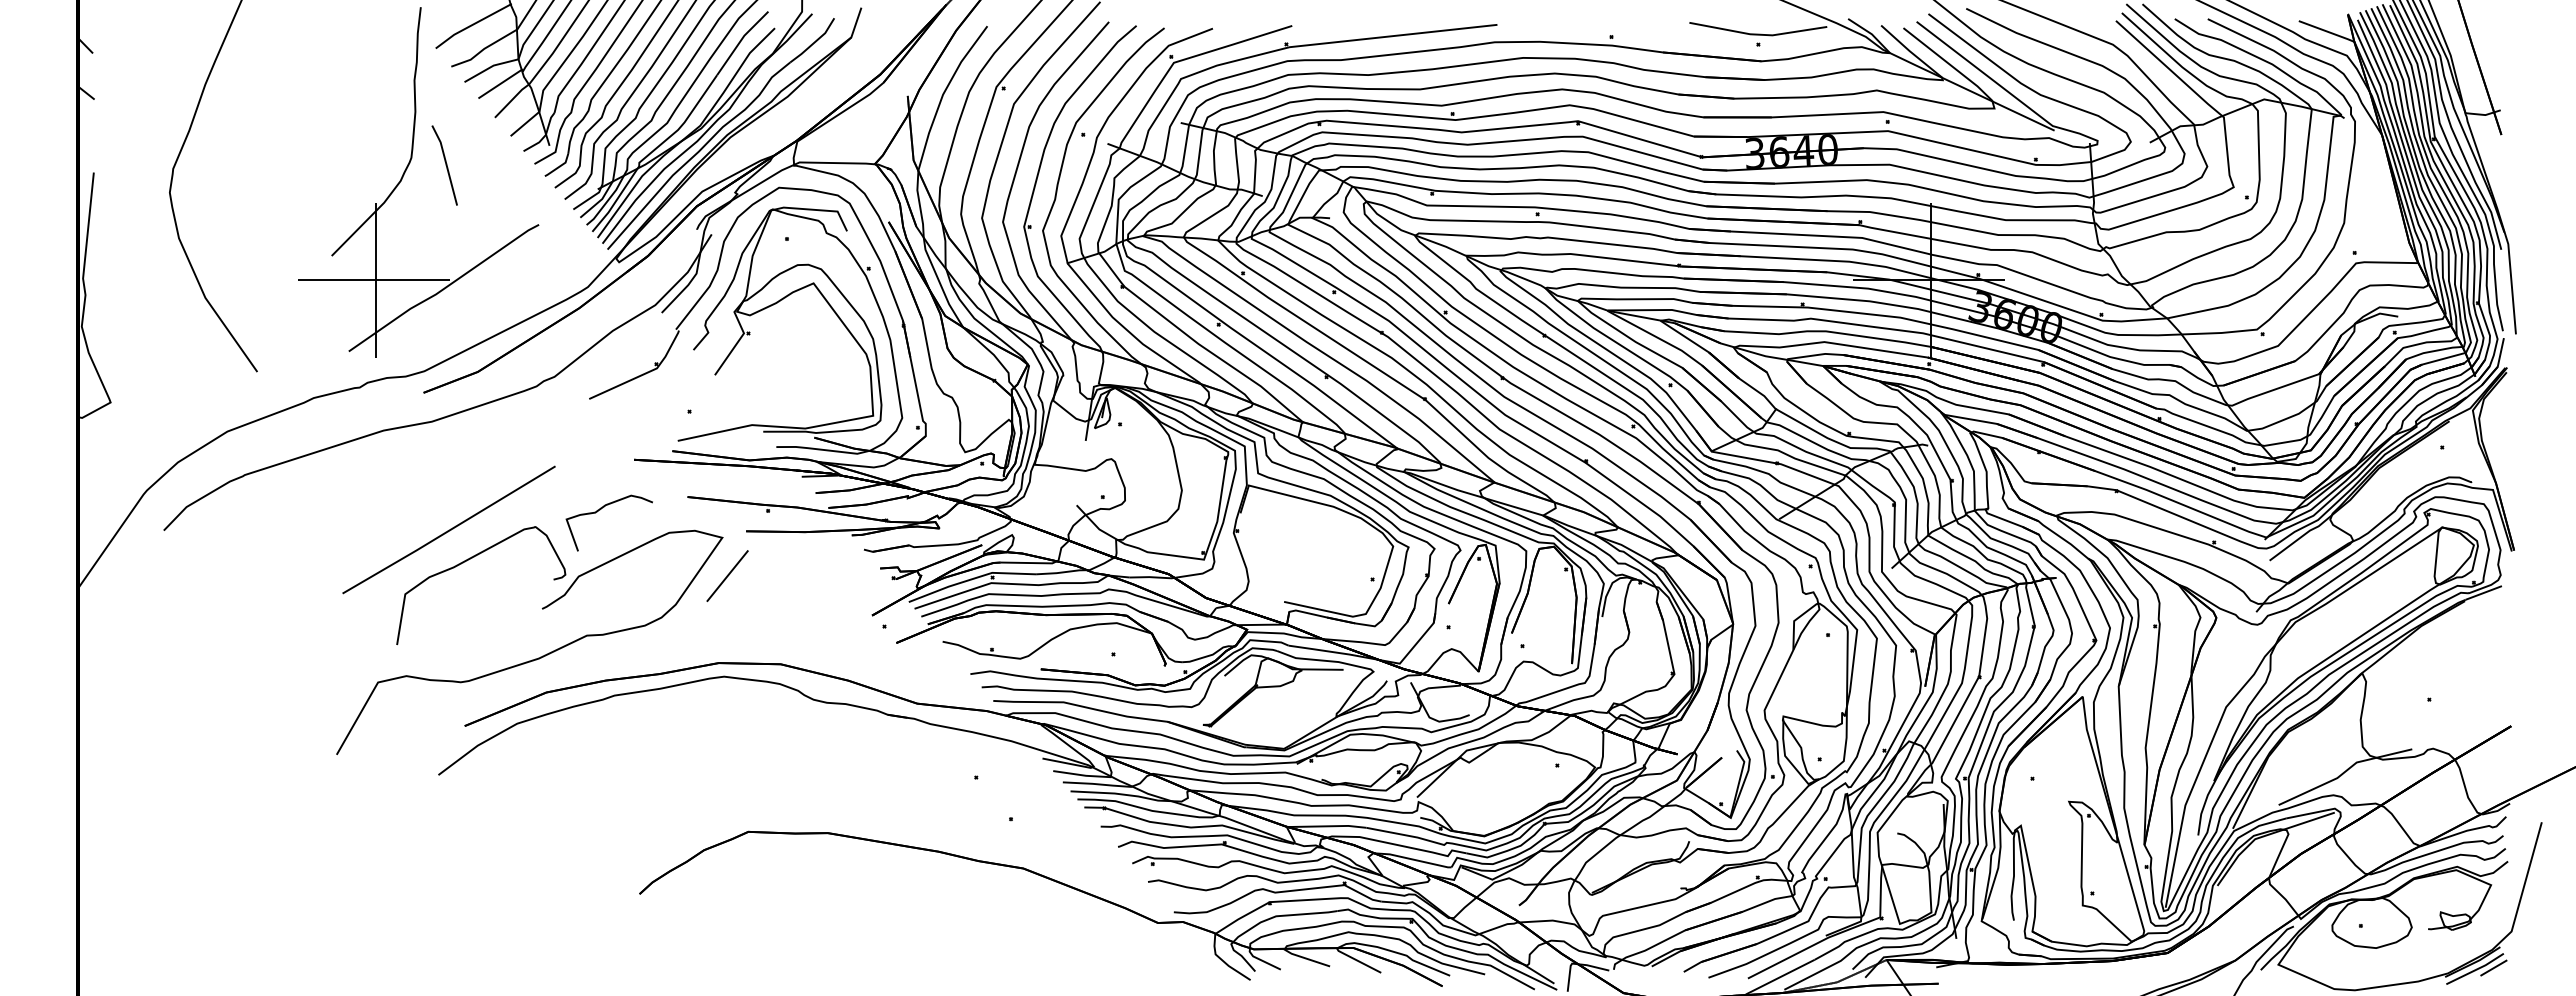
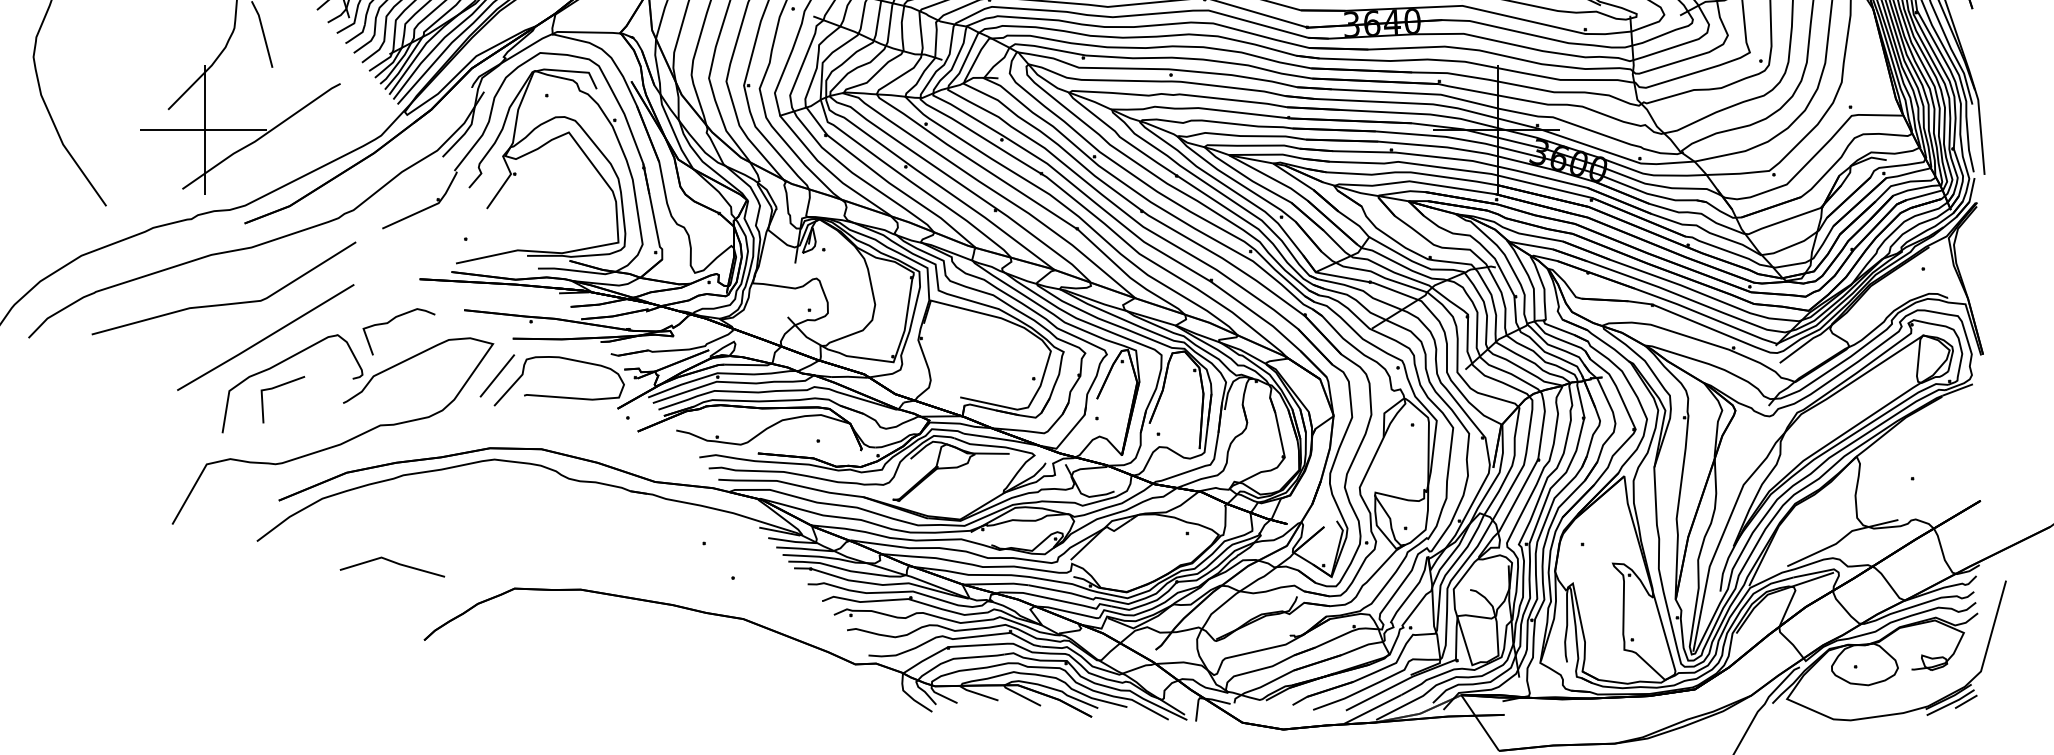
curve: (398, 489) -> (223, 303), added
line: (462, 590) -> (276, 387), added
curve: (801, 600) -> (558, 396), added
line: (603, 801) -> (394, 563), added

